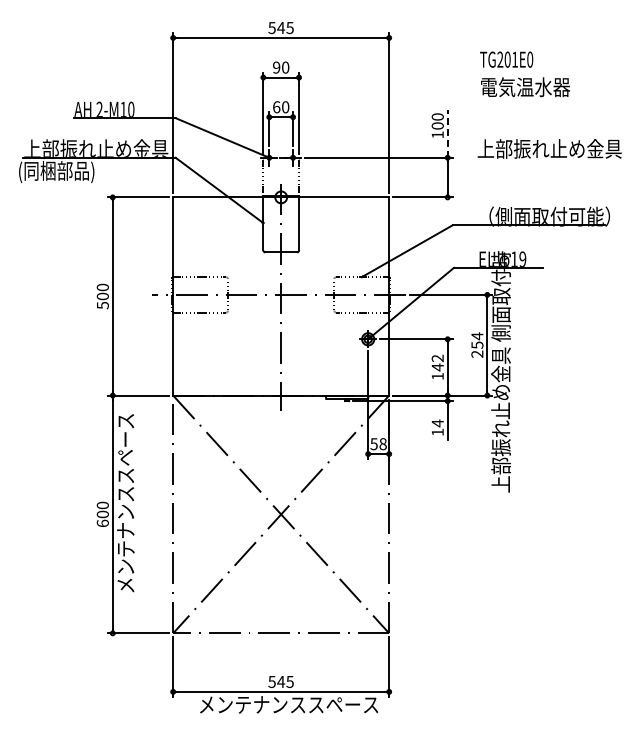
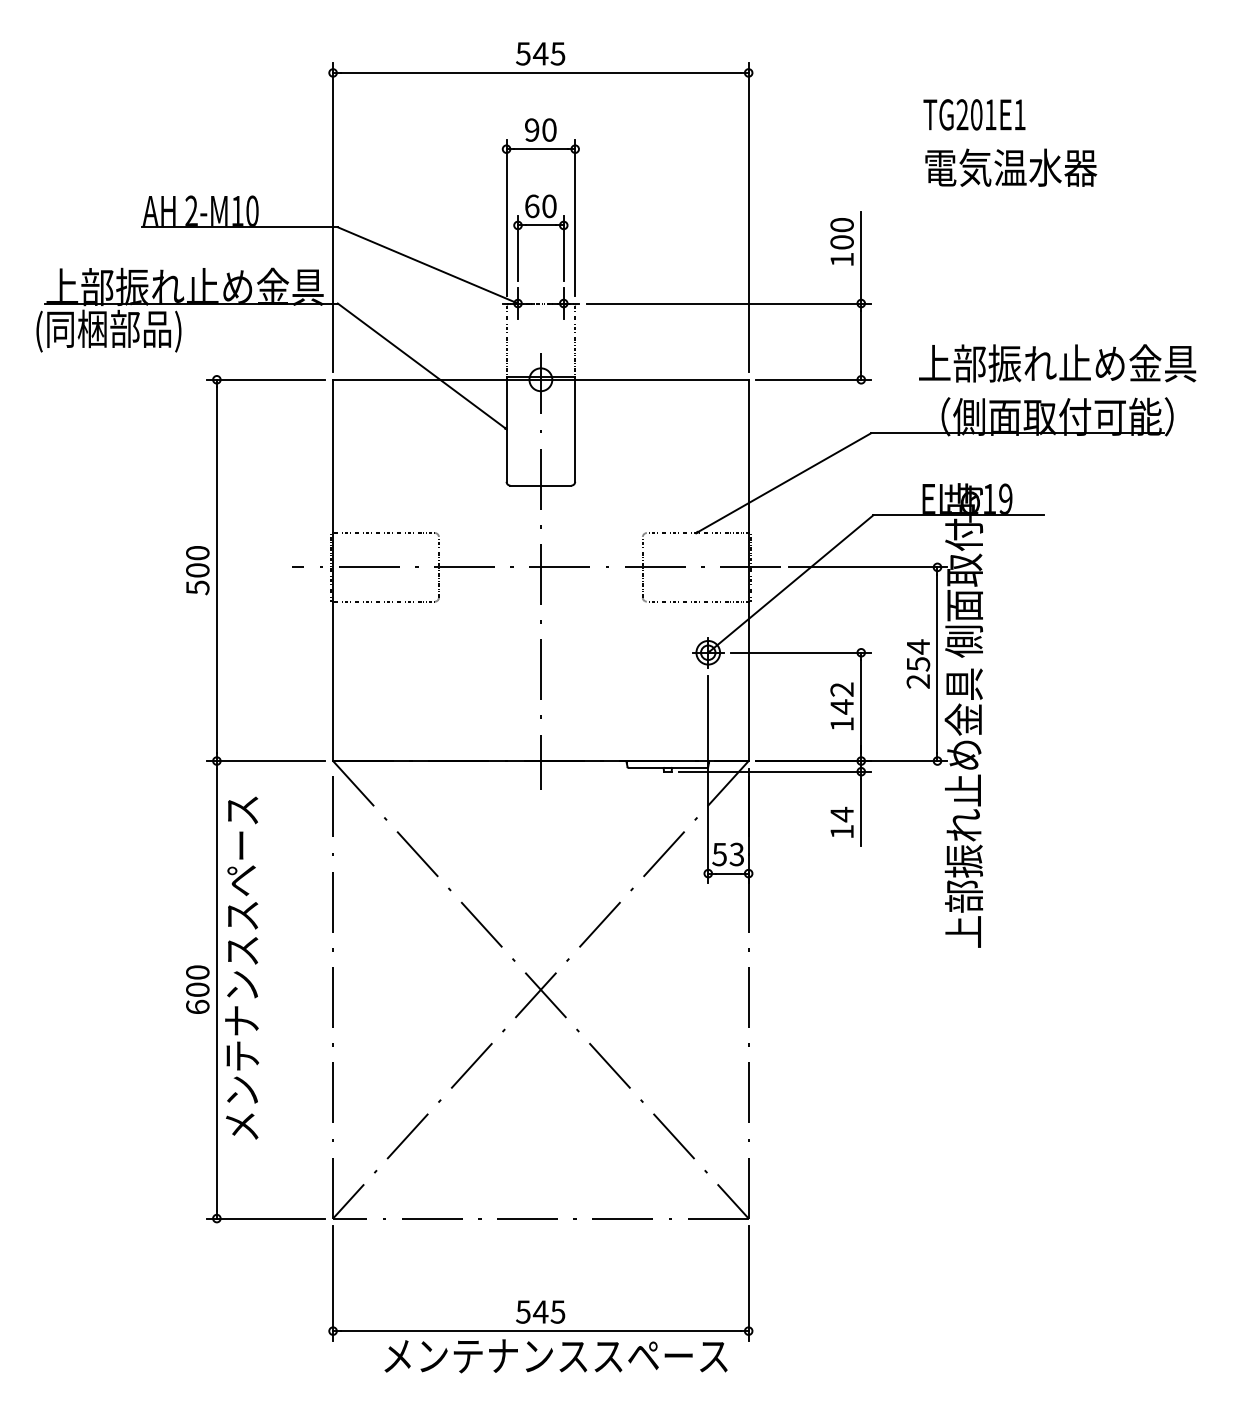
text: (530, 59) -> (1020, 114), TG201E0 -> TG201E1
line: (447, 133) -> (860, 256), dashed -> solid
text: (549, 148) -> (1057, 362), moved
text: (382, 444) -> (735, 855), 58 -> 53

